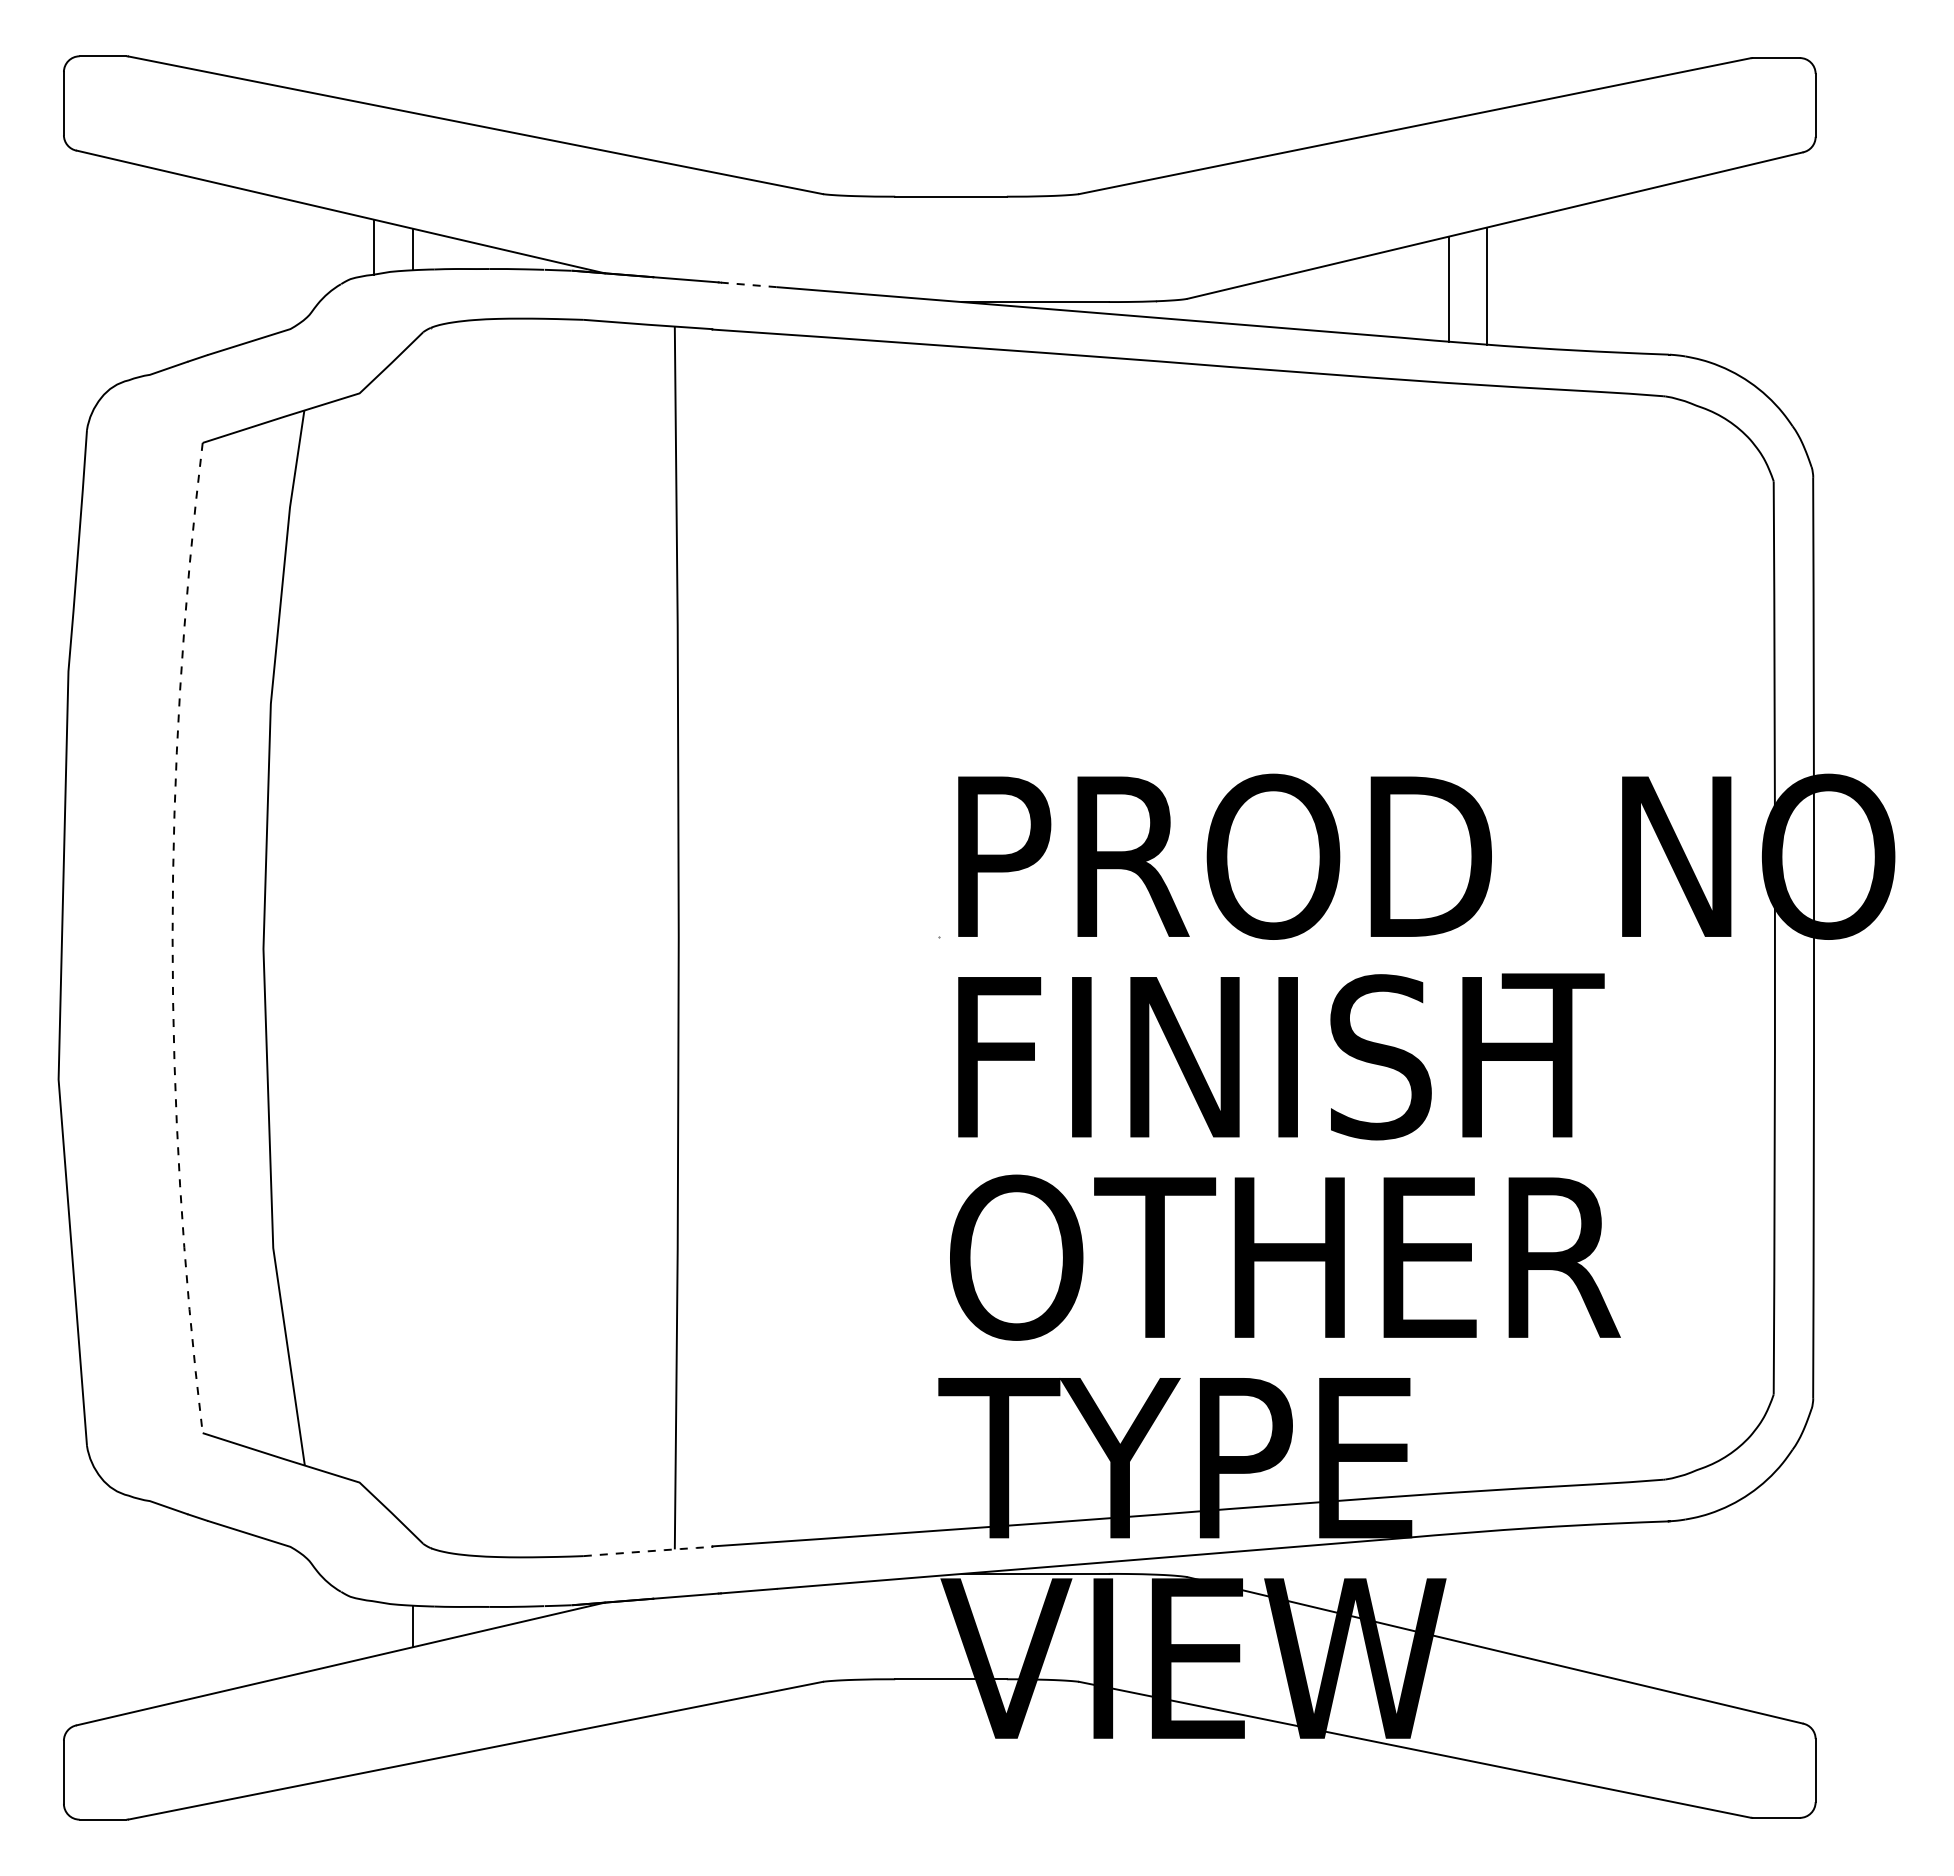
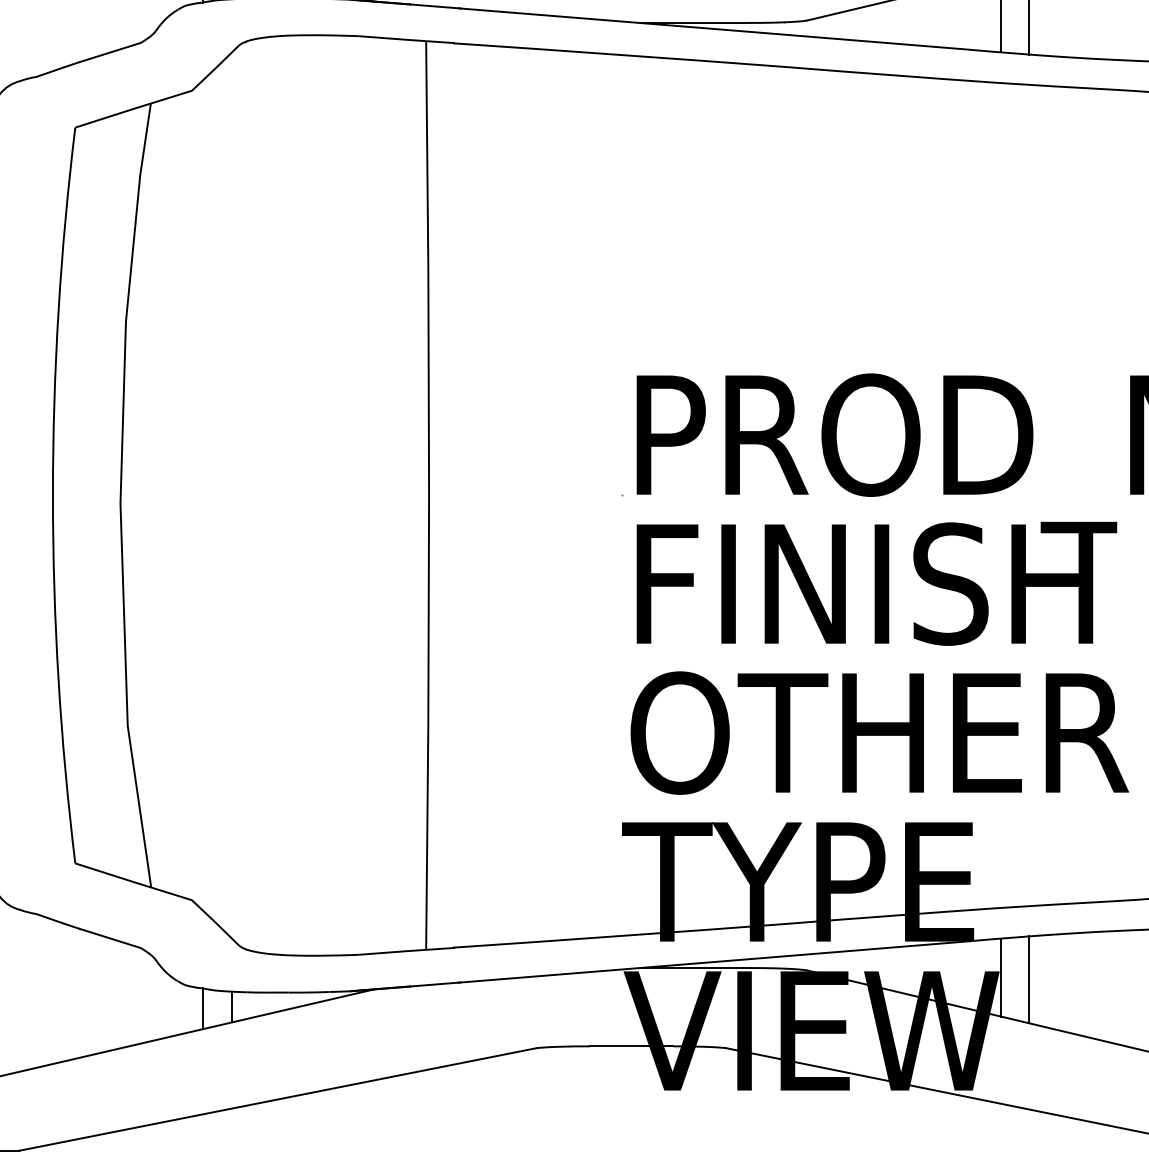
line: (748, 284) -> (480, 9), dashed -> solid
line: (172, 938) -> (52, 495), dashed -> solid
line: (648, 1551) -> (406, 951), dashed -> solid
line: (1448, 1586) -> (1001, 977), added
line: (1486, 1589) -> (1029, 979), added
line: (374, 1628) -> (202, 1008), added

